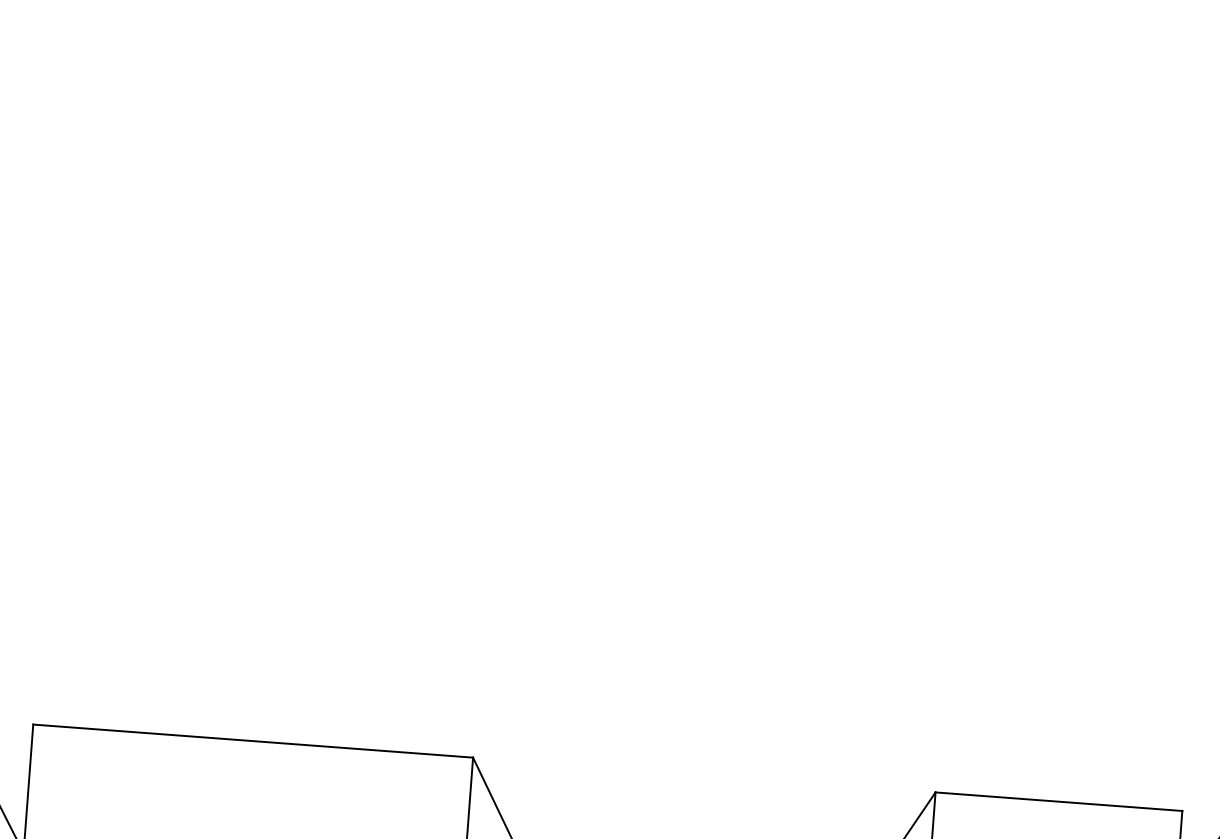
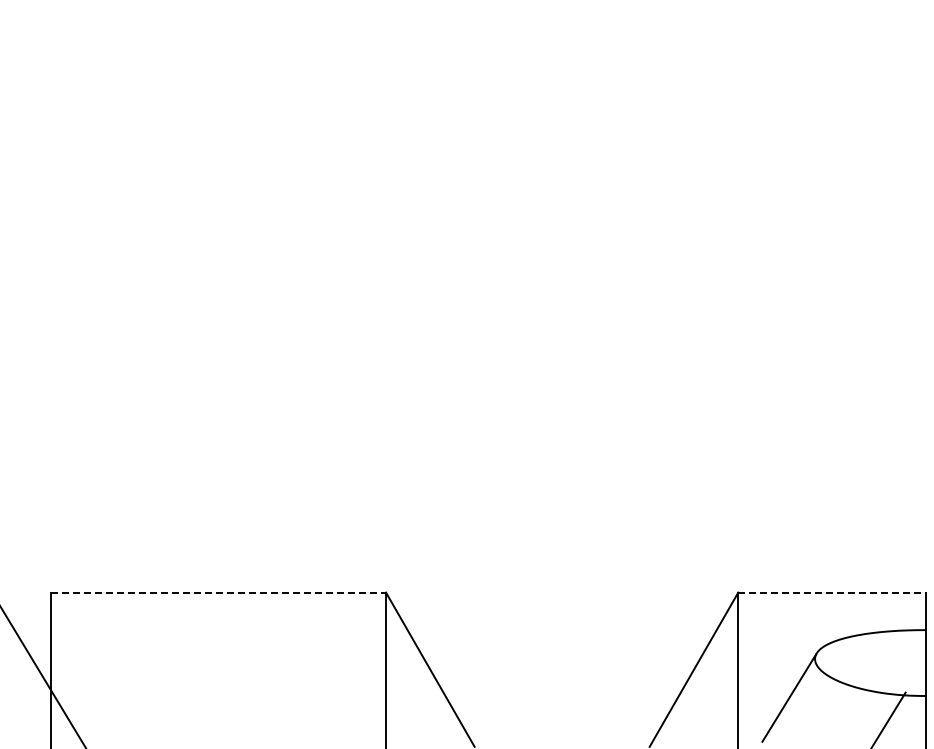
line: (254, 741) -> (219, 592), solid -> dashed
line: (1059, 801) -> (832, 592), solid -> dashed

